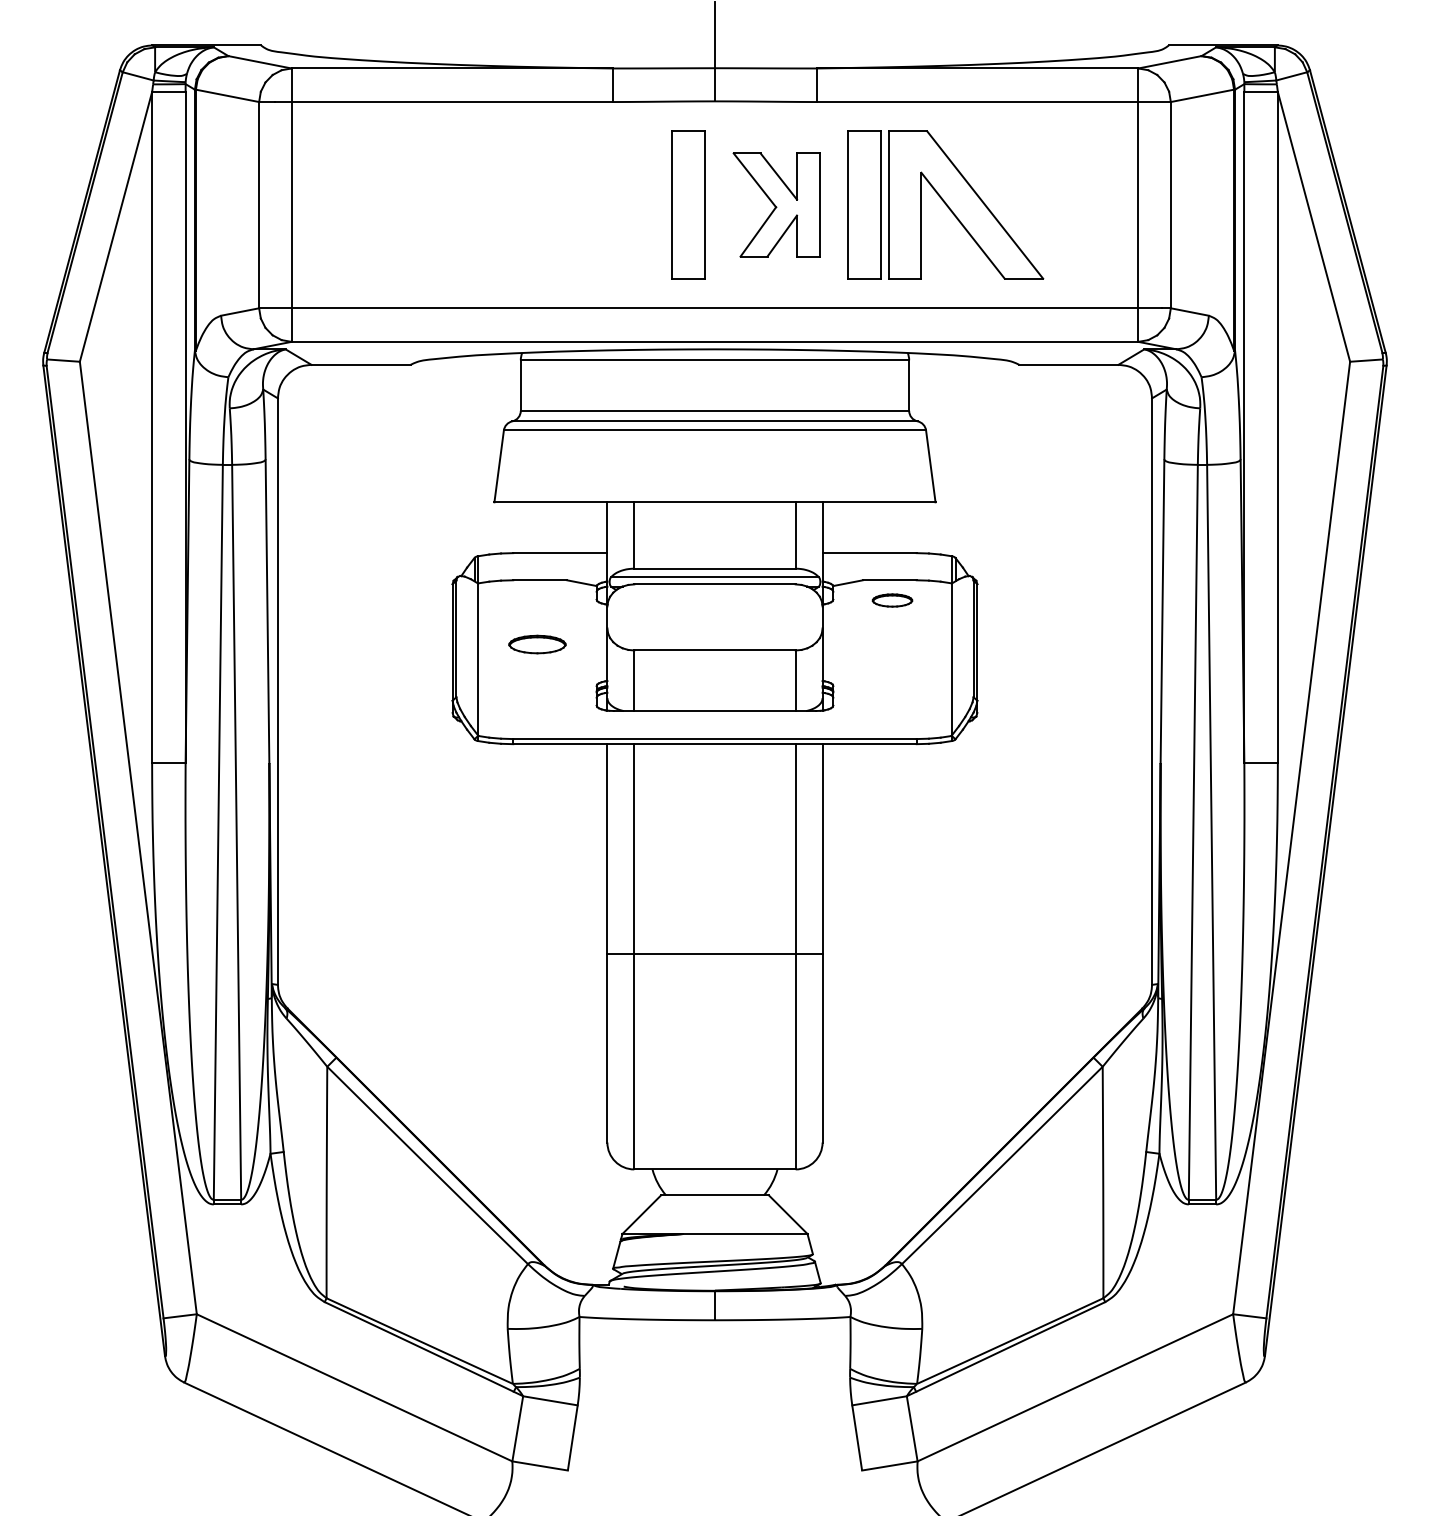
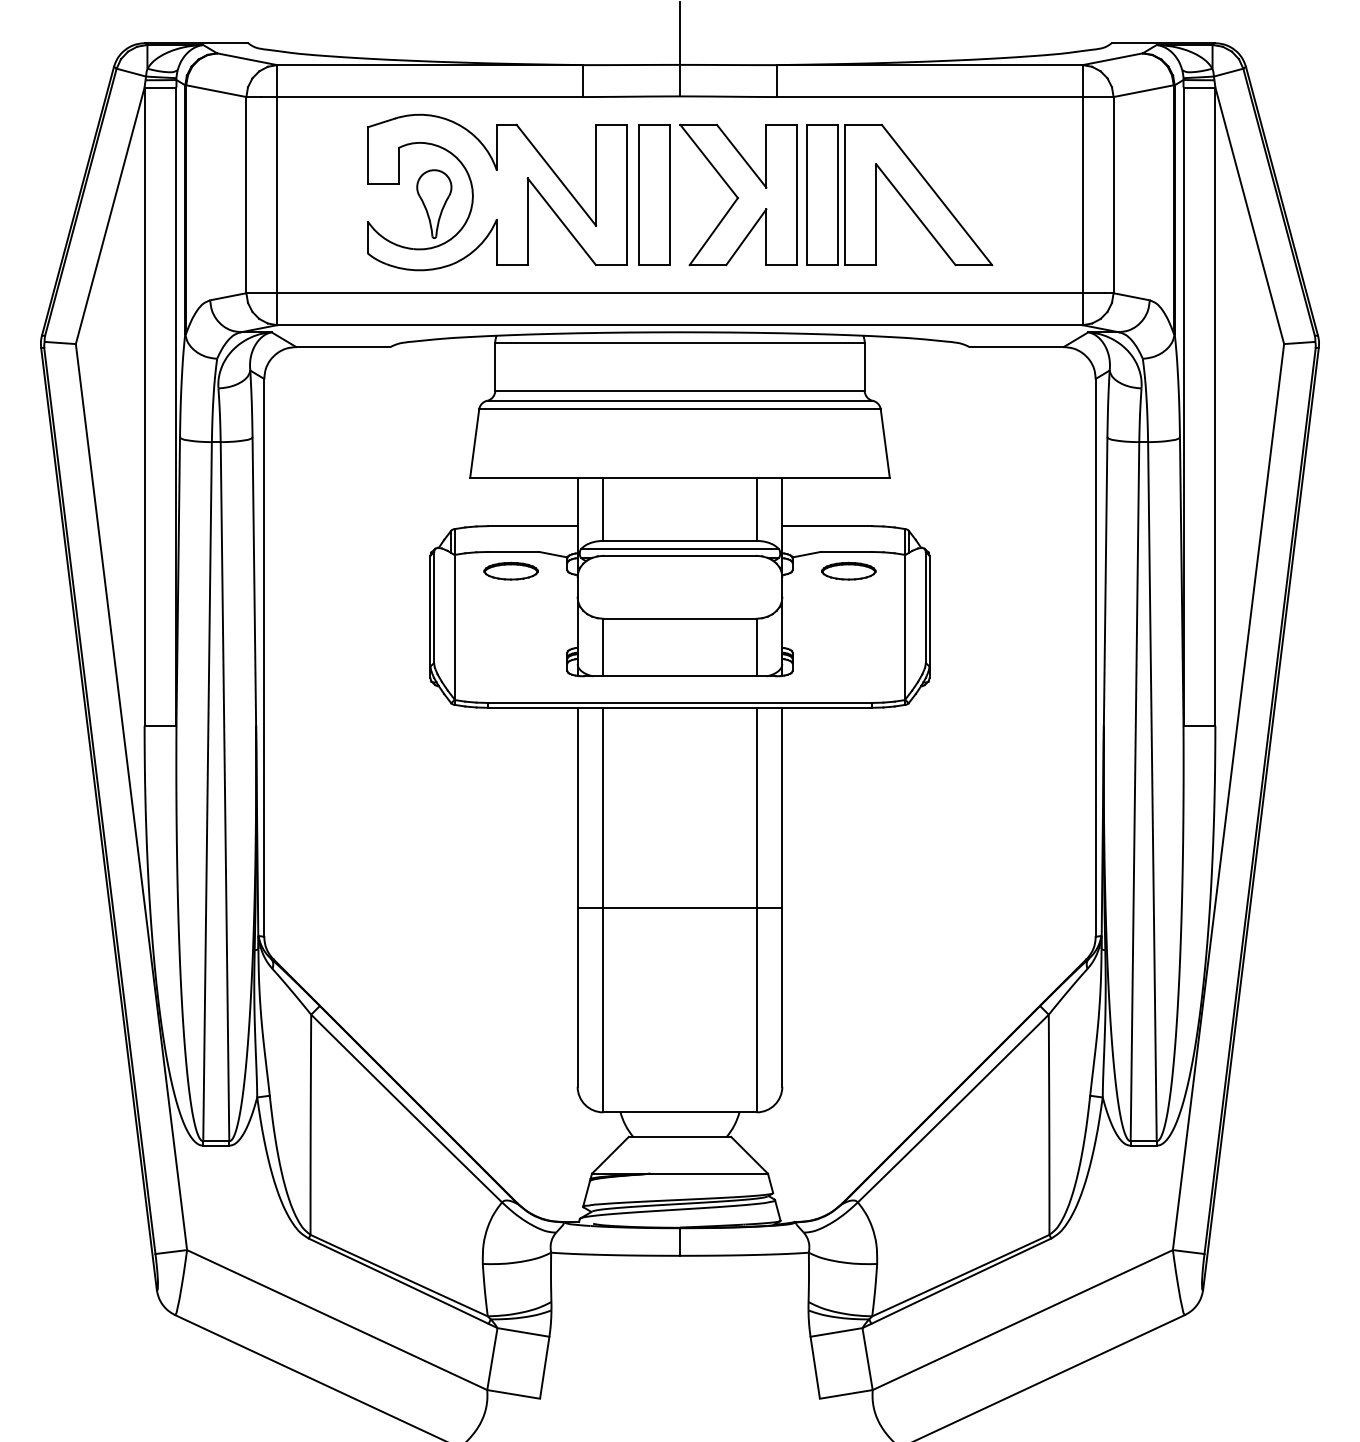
part: (522, 201) -> (496, 191), added
part: (776, 204) -> (738, 194), size x1.43
part: (892, 600) -> (848, 571), size x1.43
part: (537, 644) -> (511, 571), moved

